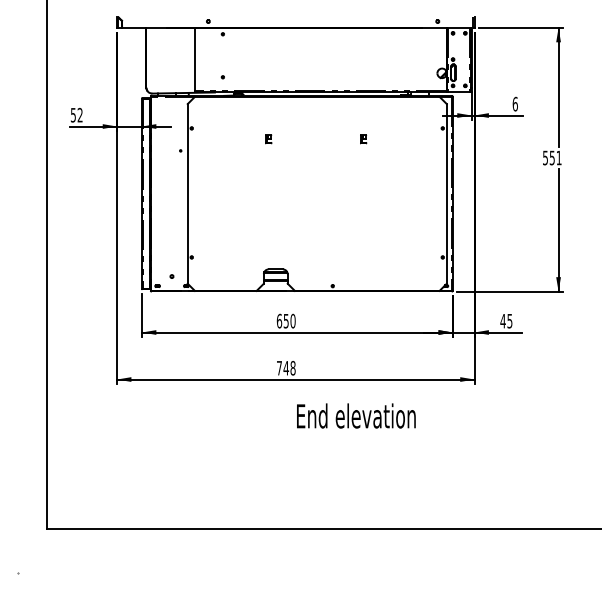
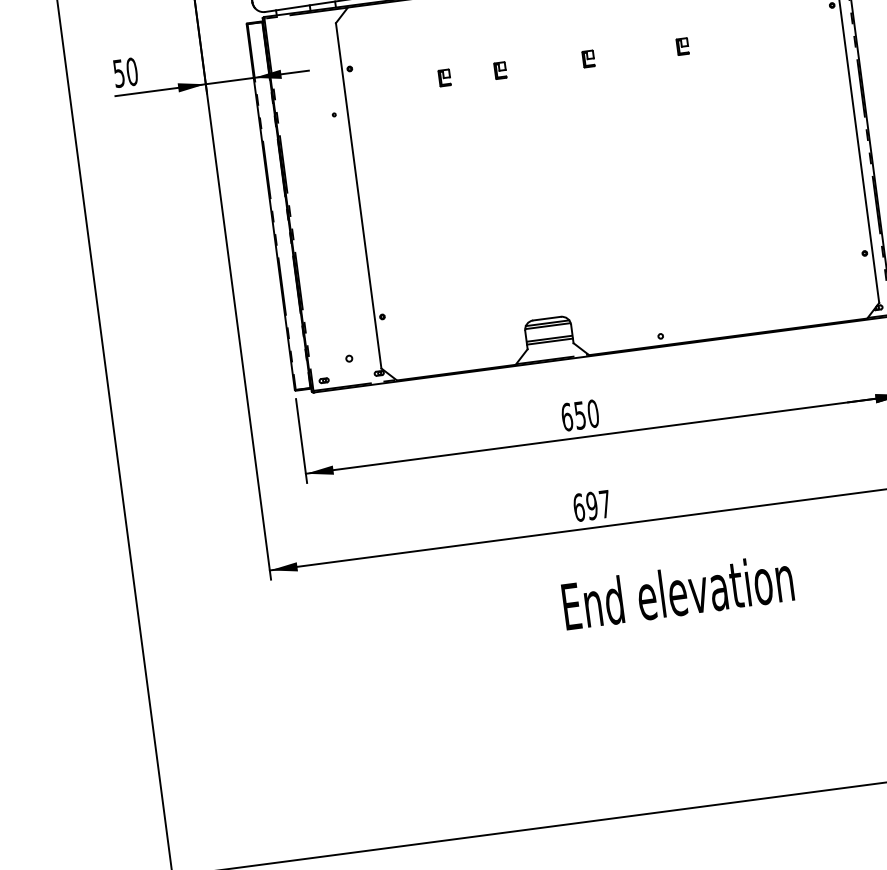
text: (79, 115) -> (130, 72), 52 -> 50
part: (239, 139) -> (444, 78), added
part: (314, 139) -> (588, 59), added
text: (285, 367) -> (590, 504), 748 -> 697
text: (356, 415) -> (678, 590), moved

